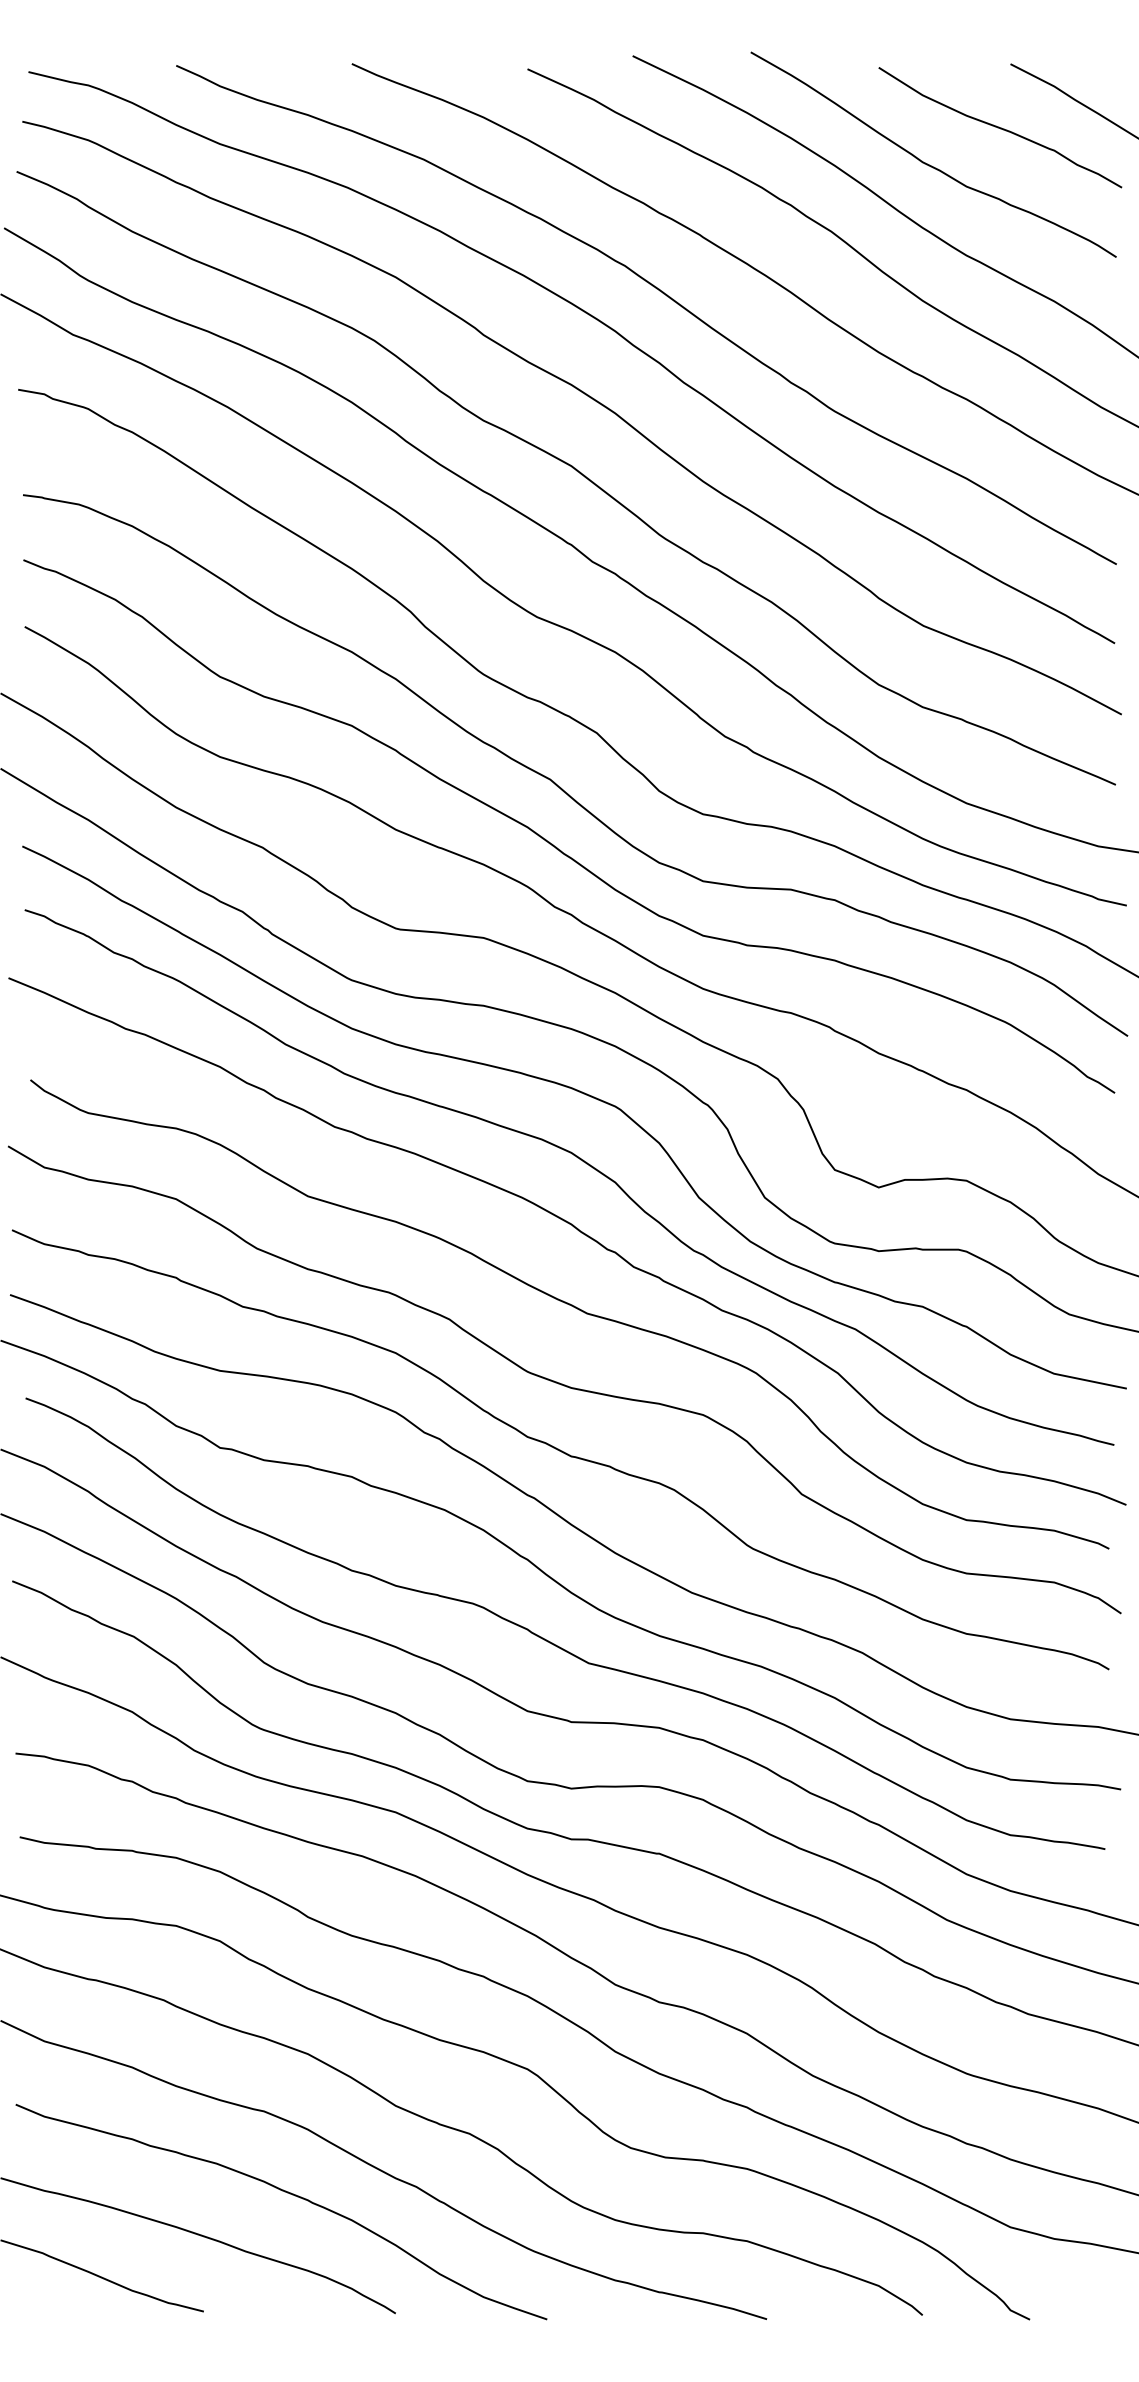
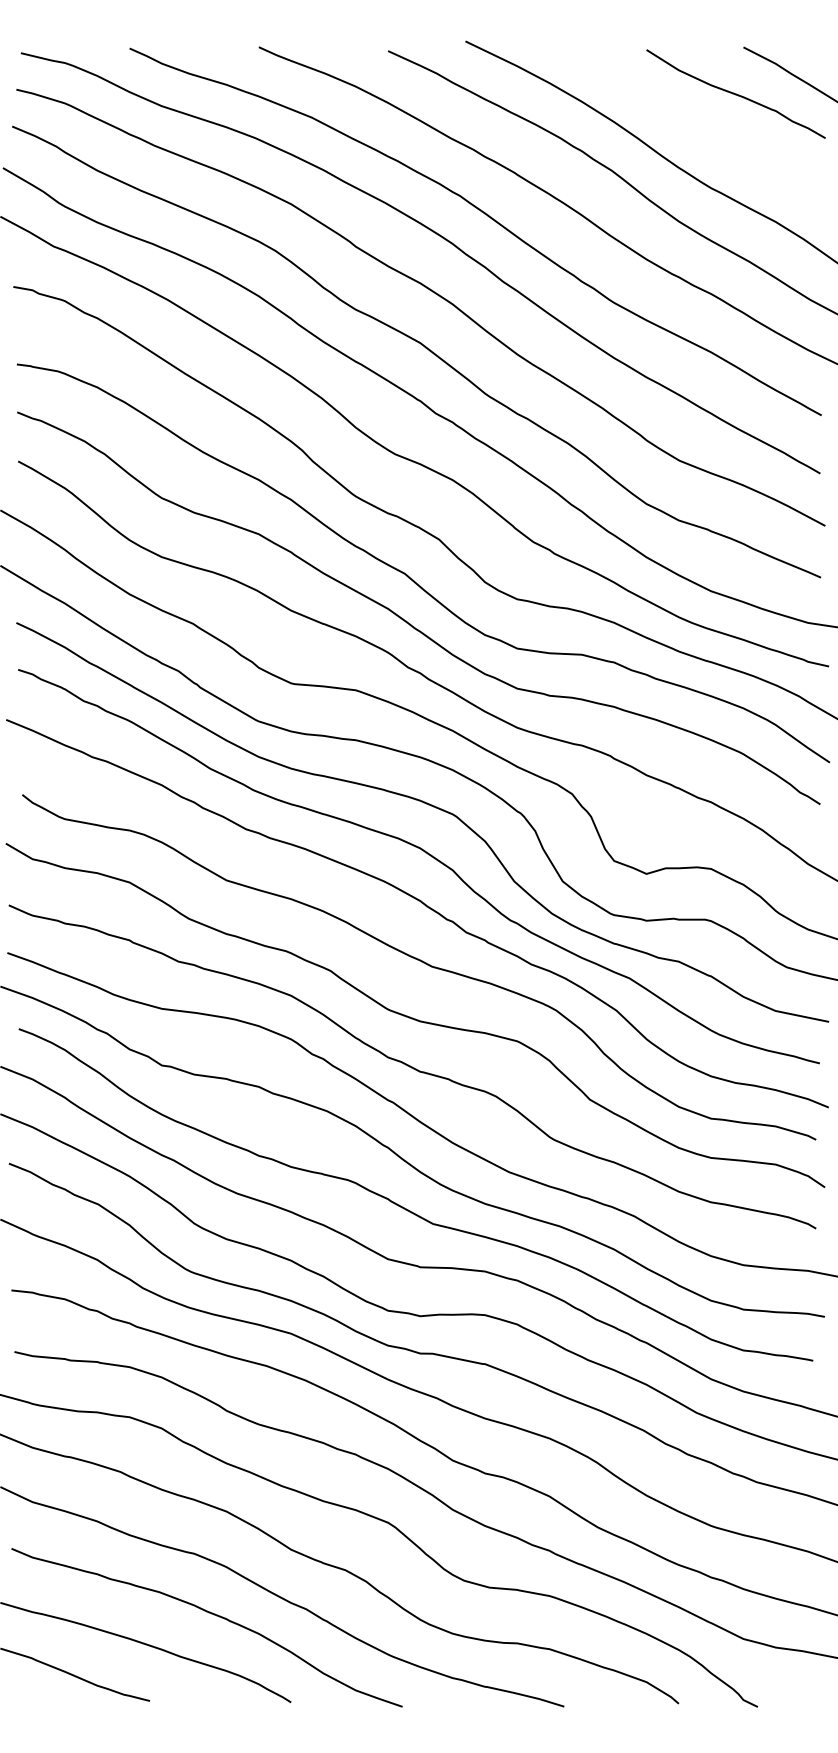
curve: (929, 164) -> (683, 121), removed

